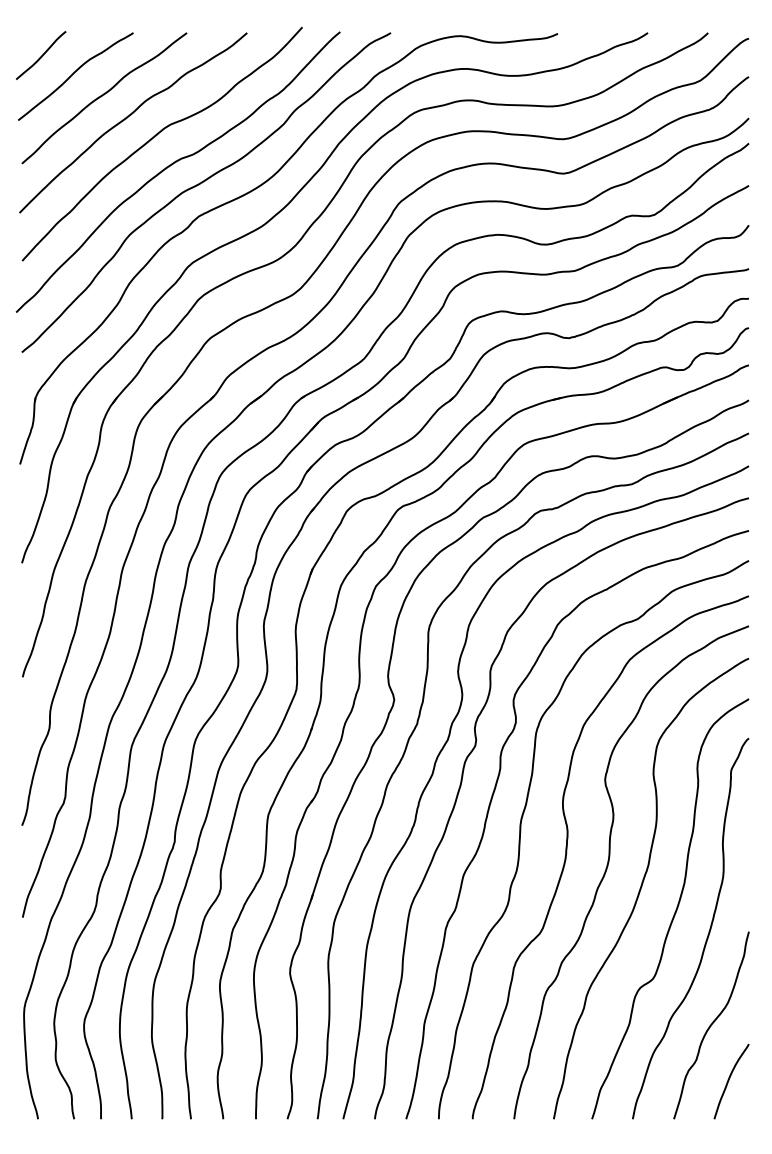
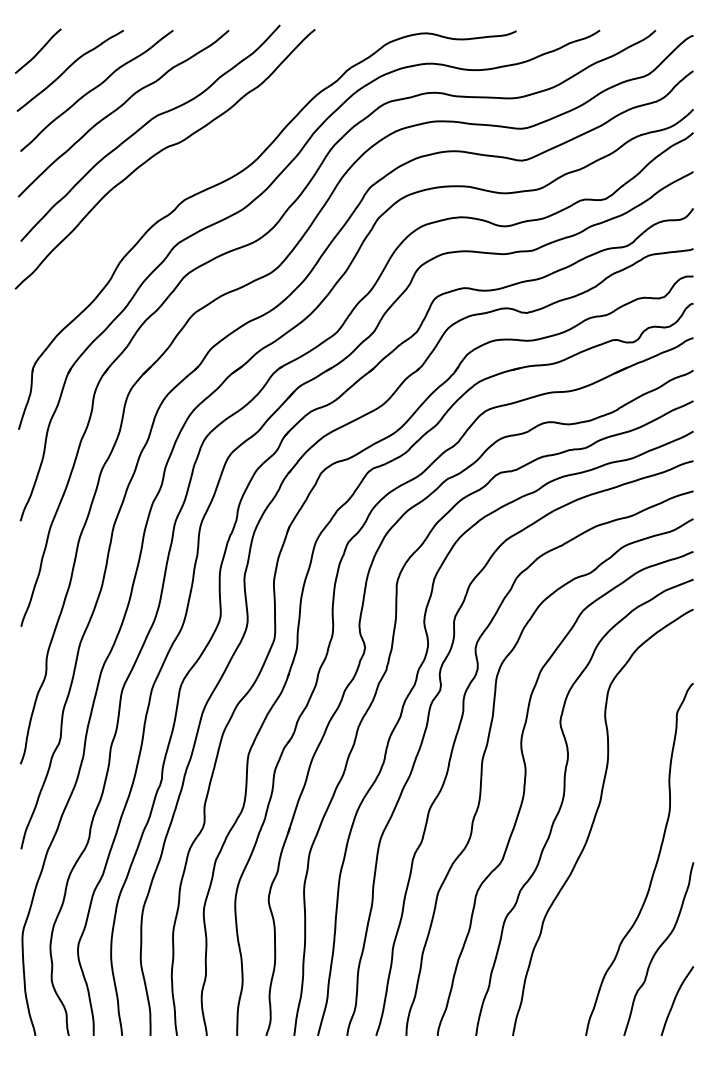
curve: (203, 183) -> (188, 169), removed
curve: (675, 909) -> (625, 841), removed

